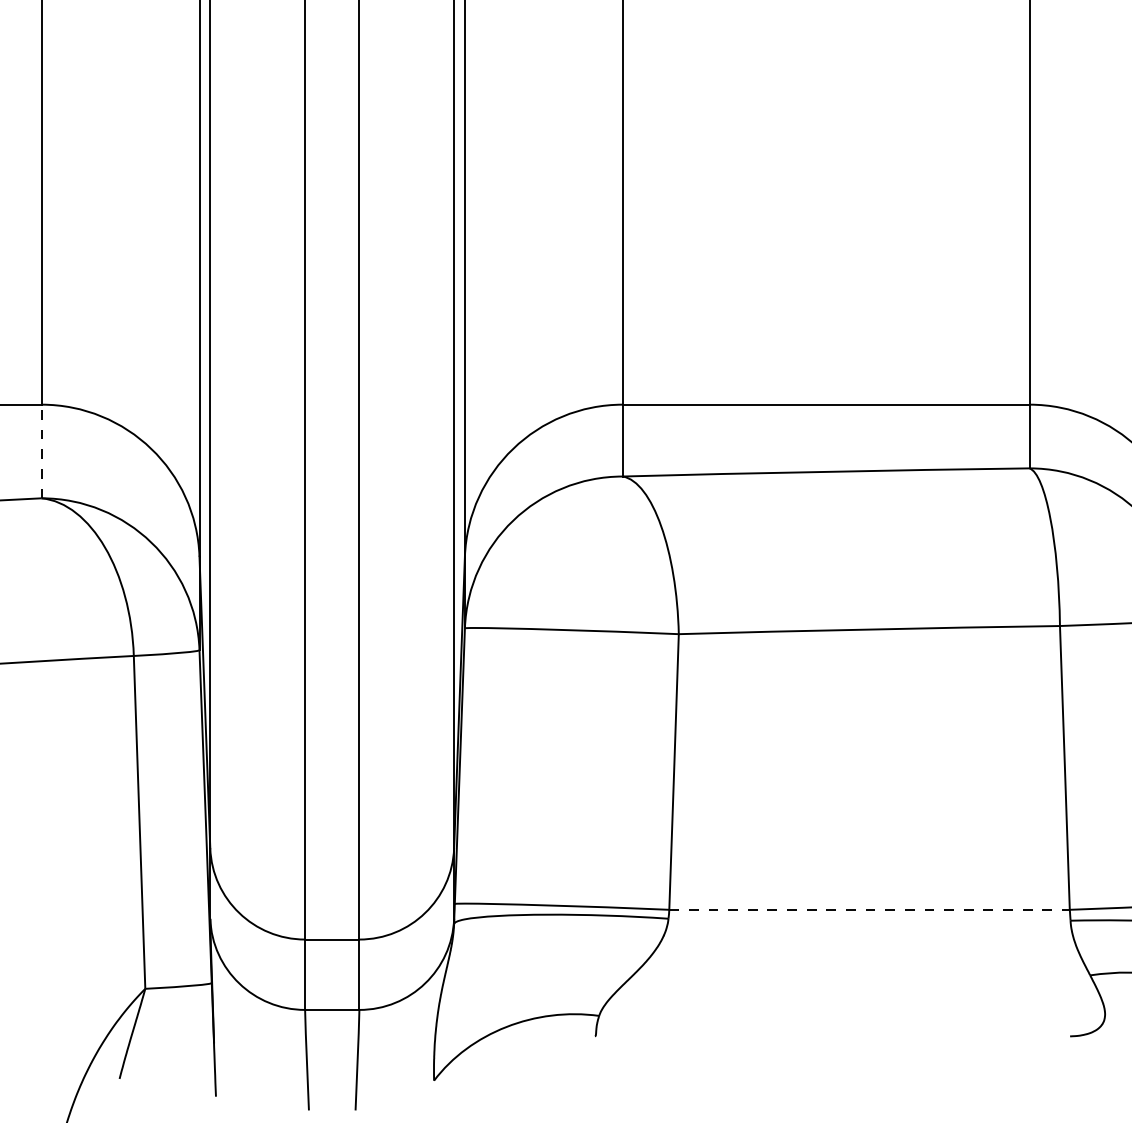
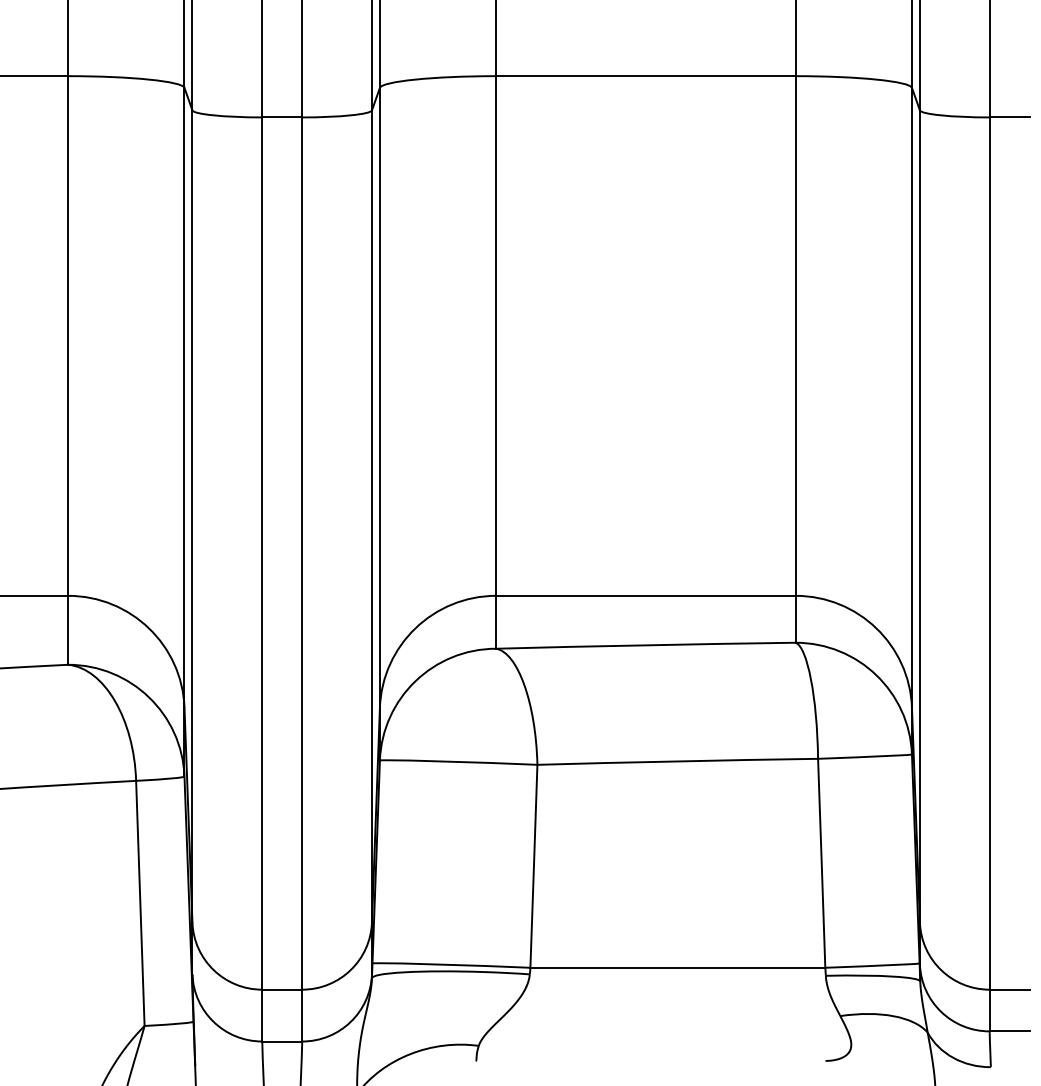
line: (41, 450) -> (68, 629), dashed -> solid
line: (870, 909) -> (678, 967), dashed -> solid

